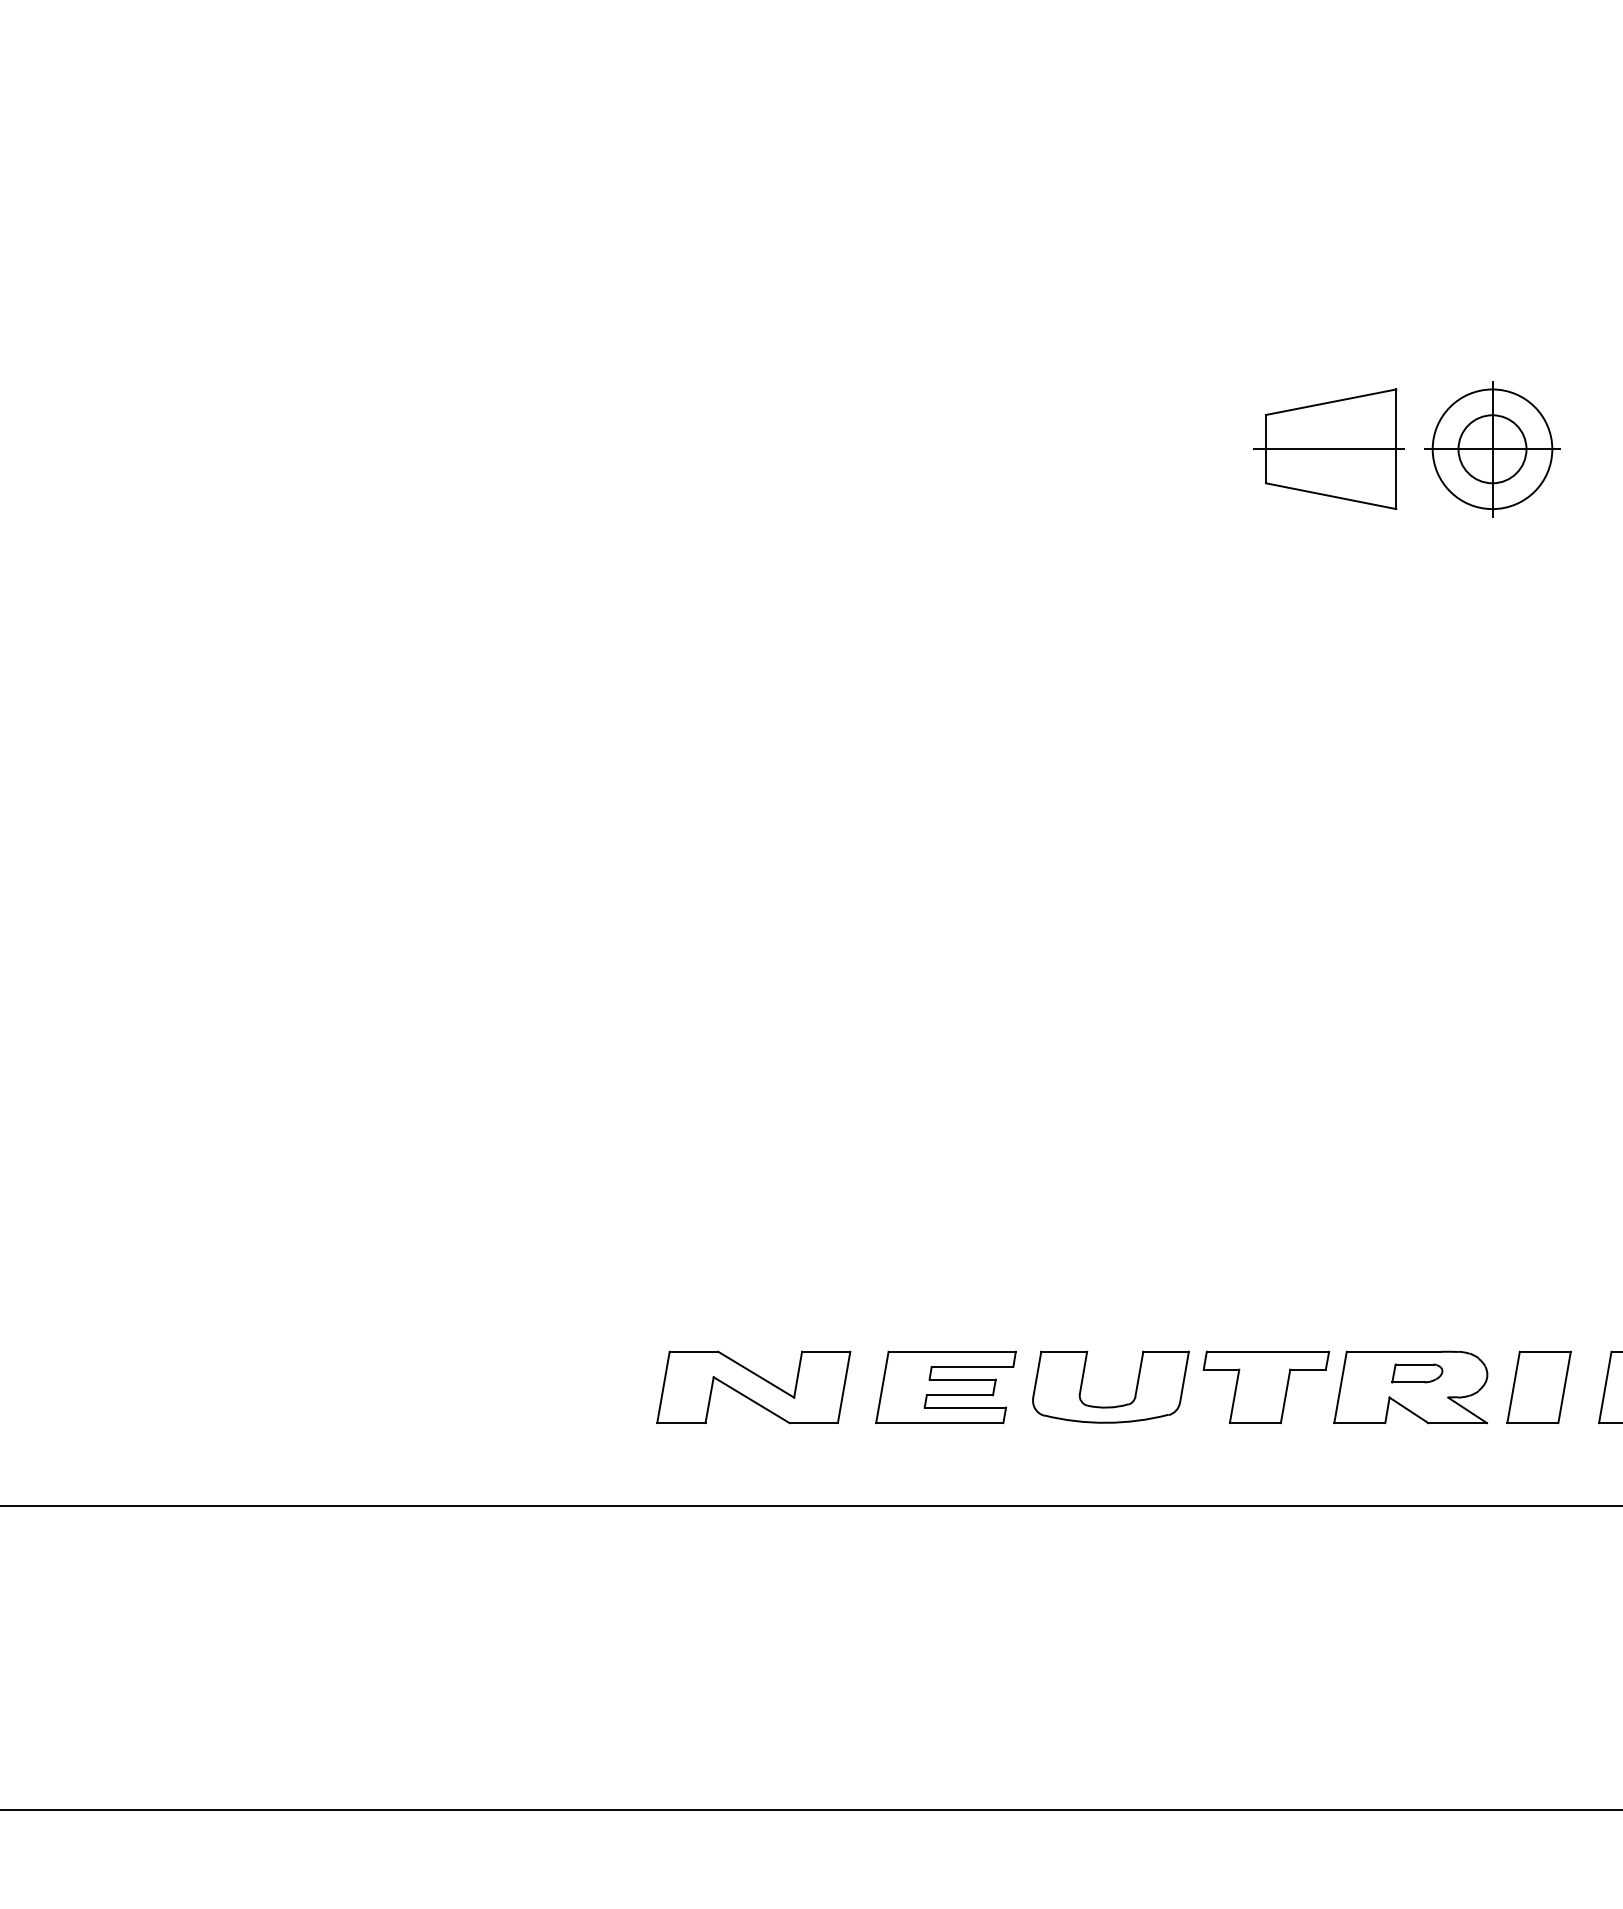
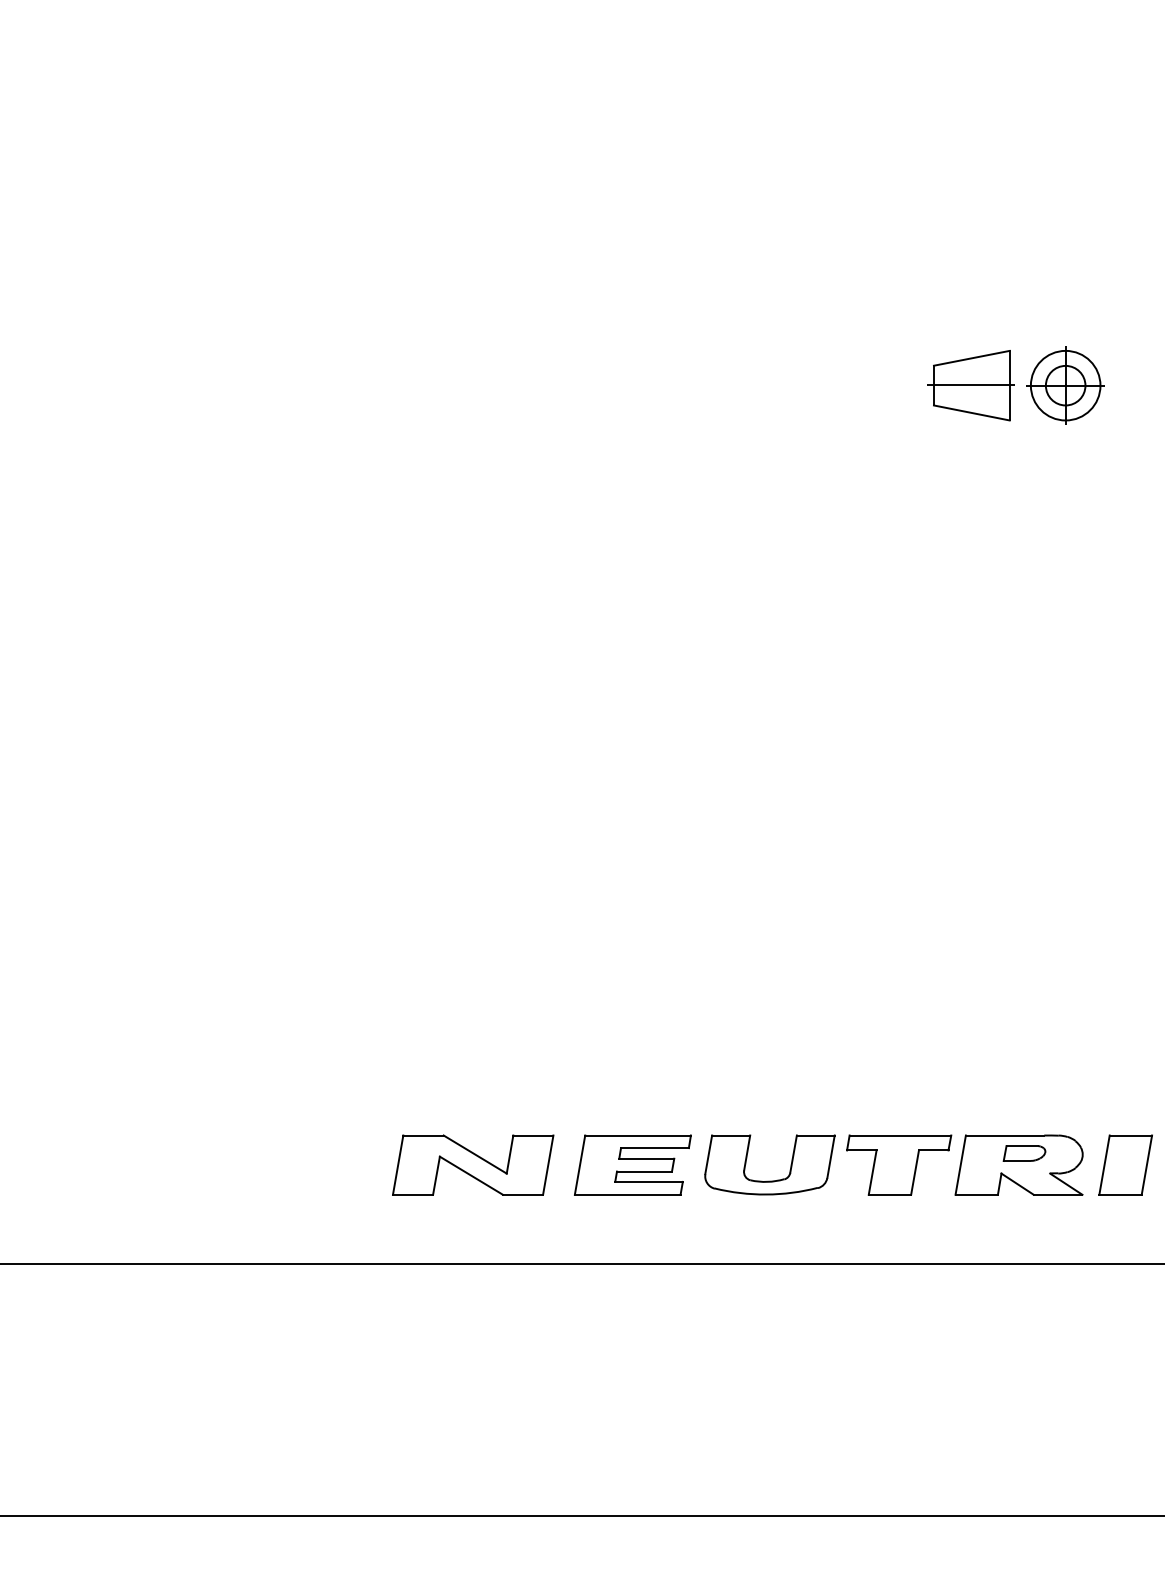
part: (1406, 449) -> (1015, 385), size x0.7

